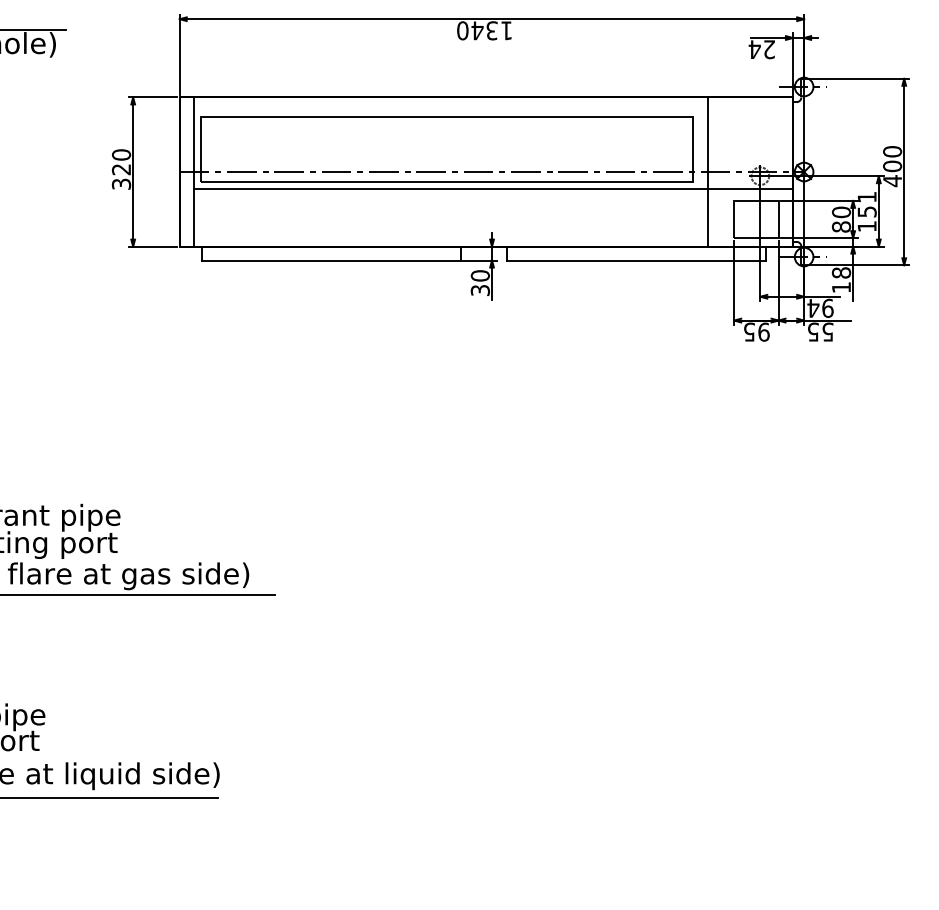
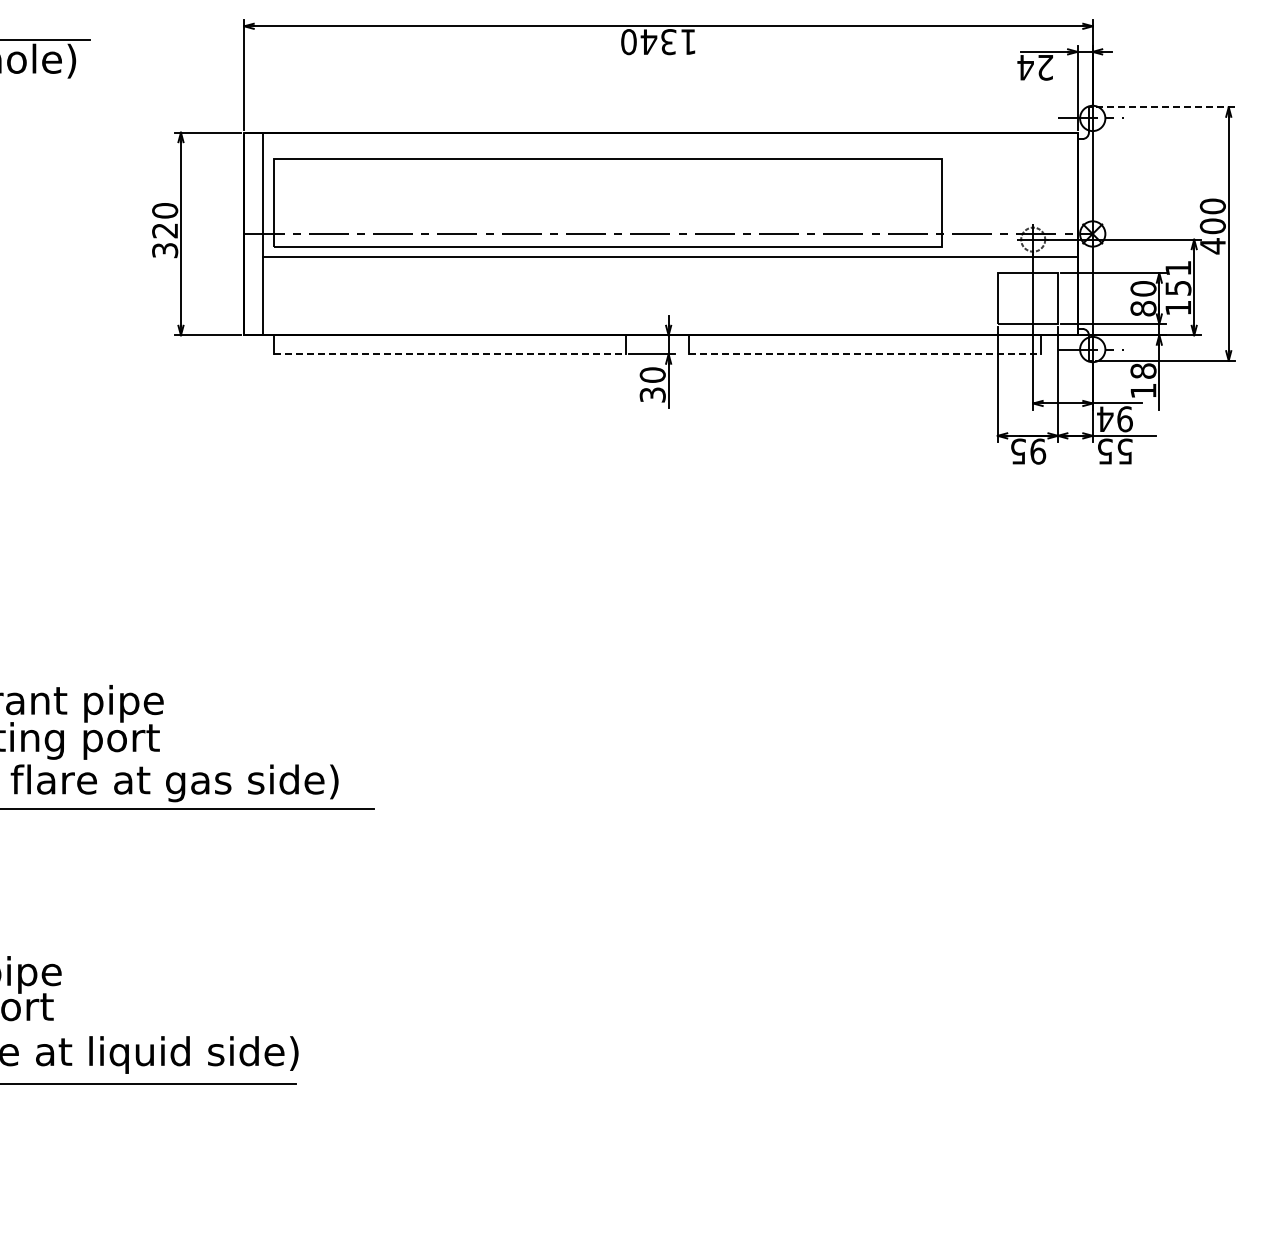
line: (857, 78) -> (1165, 107), solid -> dashed
line: (708, 171) -> (962, 233), removed
line: (331, 260) -> (450, 354), solid -> dashed
line: (636, 260) -> (865, 354), solid -> dashed

